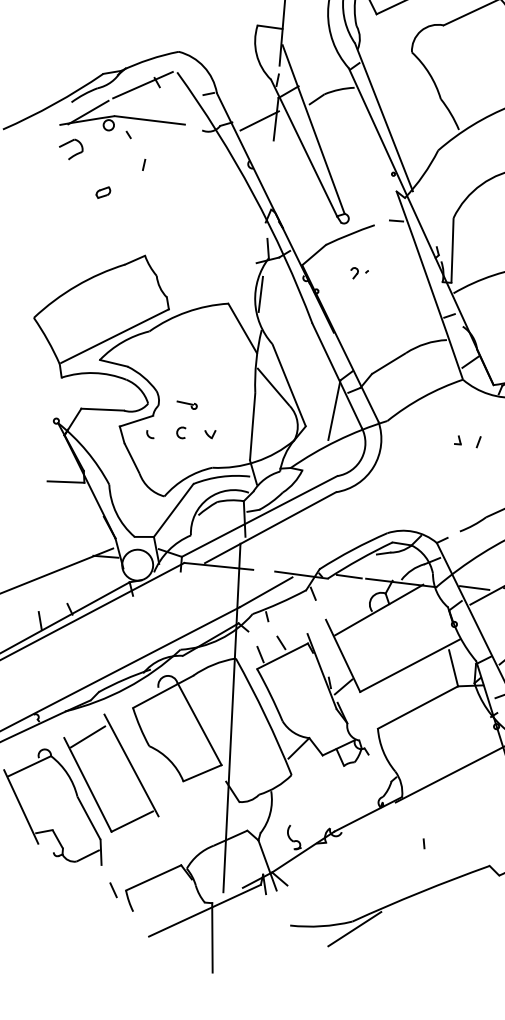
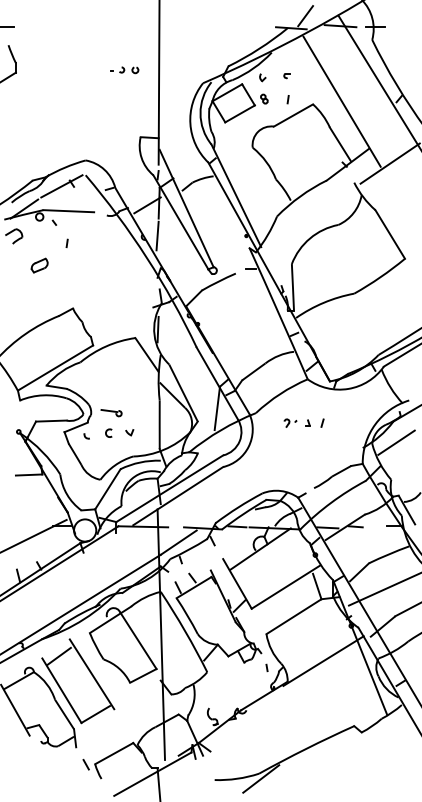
line: (270, 163) -> (157, 235), added
part: (103, 192) -> (39, 265), size x1.67
part: (359, 272) -> (290, 422), moved
part: (186, 405) -> (111, 413), size x1.43
line: (423, 843) -> (266, 667), moved

